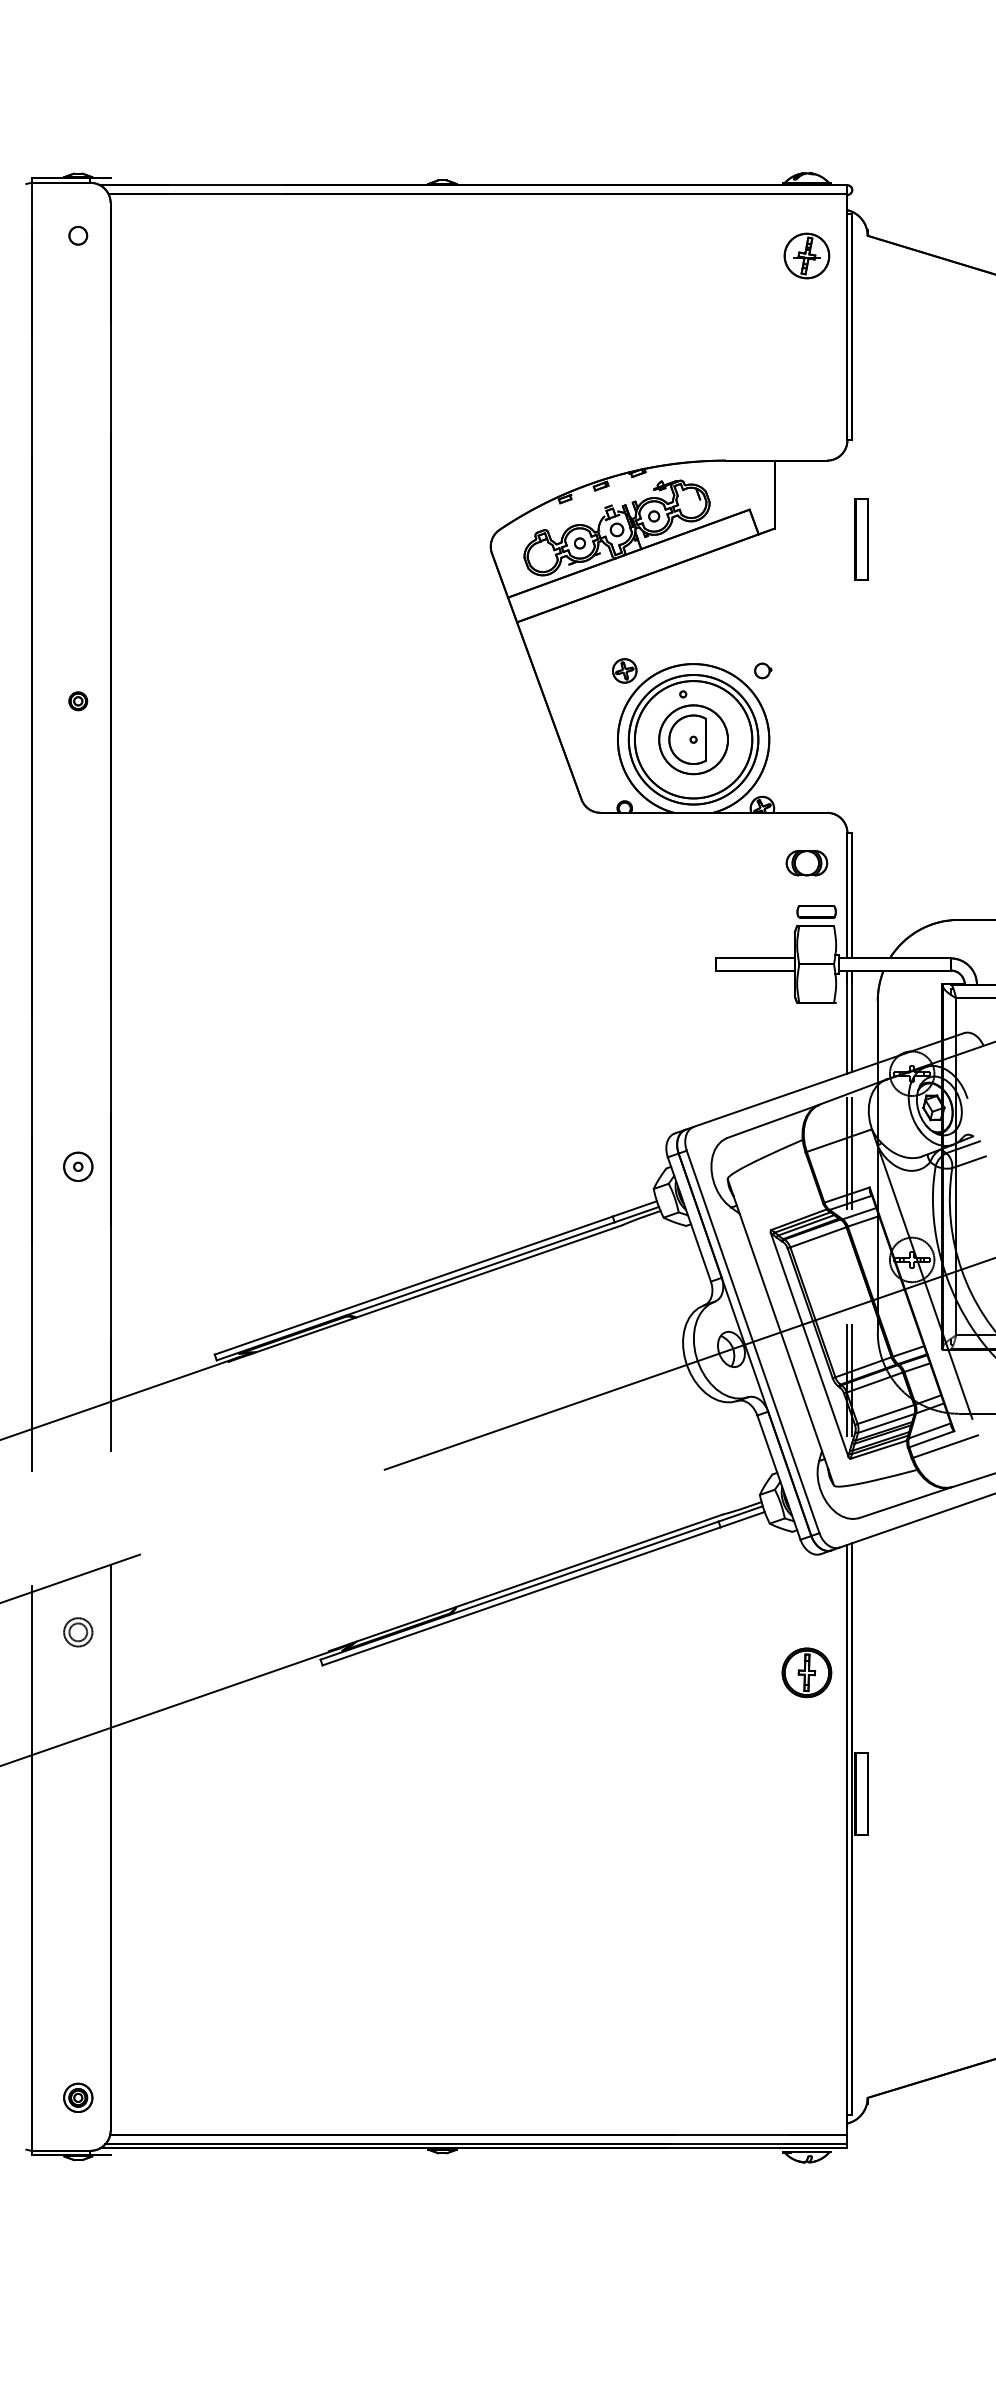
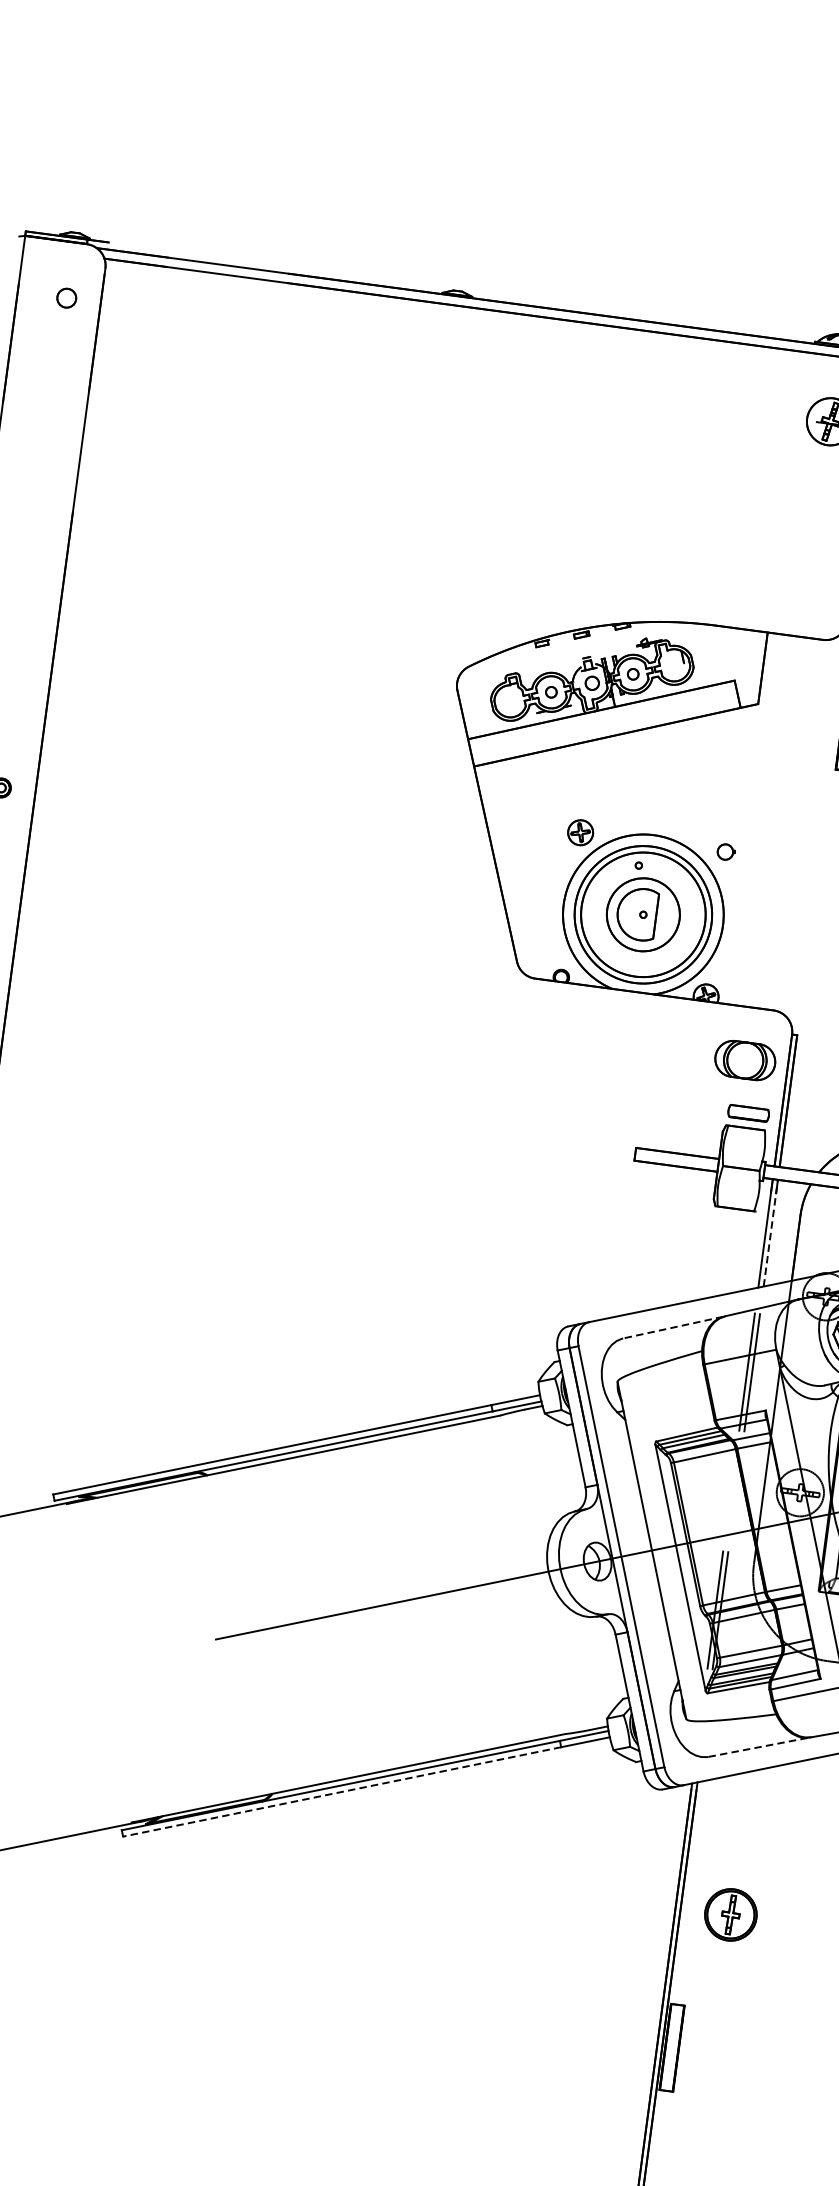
part: (806, 863) -> (744, 1060), size x1.4
line: (852, 1021) -> (771, 1233), solid -> dashed
line: (772, 1121) -> (672, 1327), solid -> dashed
line: (905, 1502) -> (759, 1747), solid -> dashed
line: (521, 1596) -> (342, 1792), solid -> dashed
part: (806, 1672) -> (730, 1914), moved

